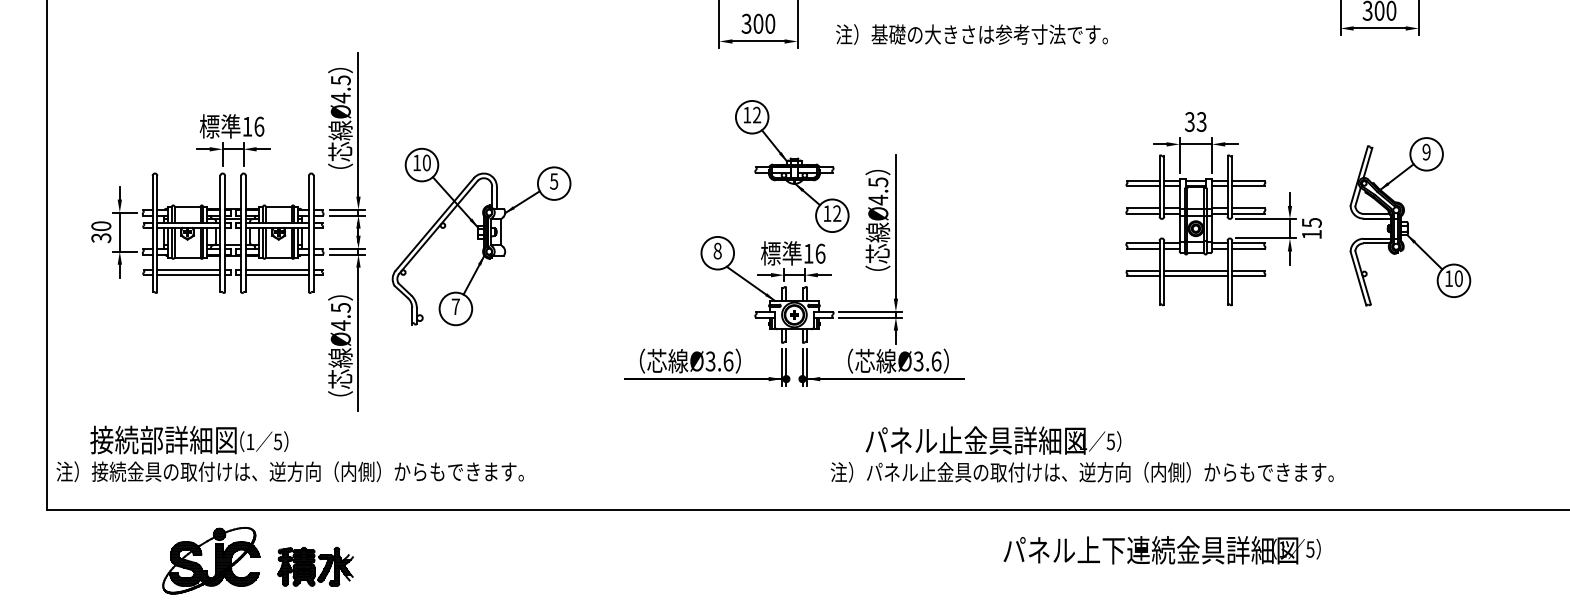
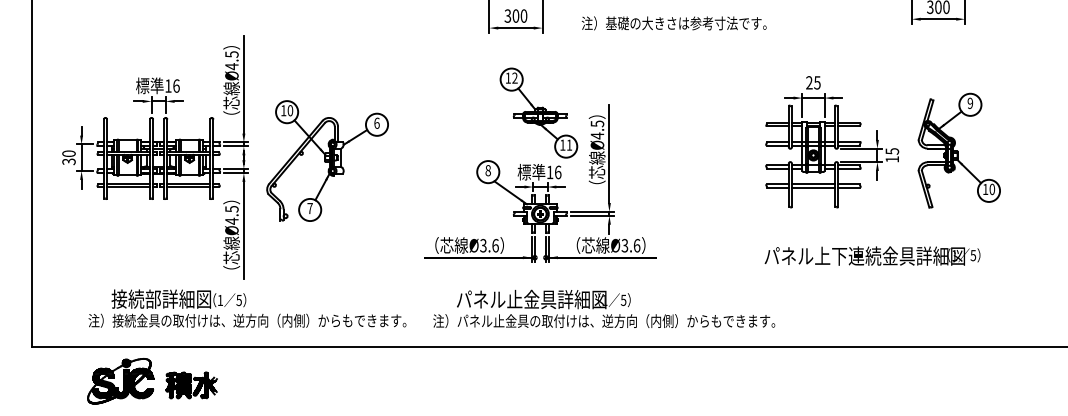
text: (970, 34) -> (673, 23), moved
text: (1195, 121) -> (813, 82), 33 -> 25
text: (553, 180) -> (376, 122), 5 -> 6
text: (837, 212) -> (569, 144), 12 -> 11
text: (290, 453) -> (247, 308), moved
text: (1082, 453) -> (604, 308), moved
text: (1162, 549) -> (872, 255), moved
part: (257, 561) -> (152, 381), moved

